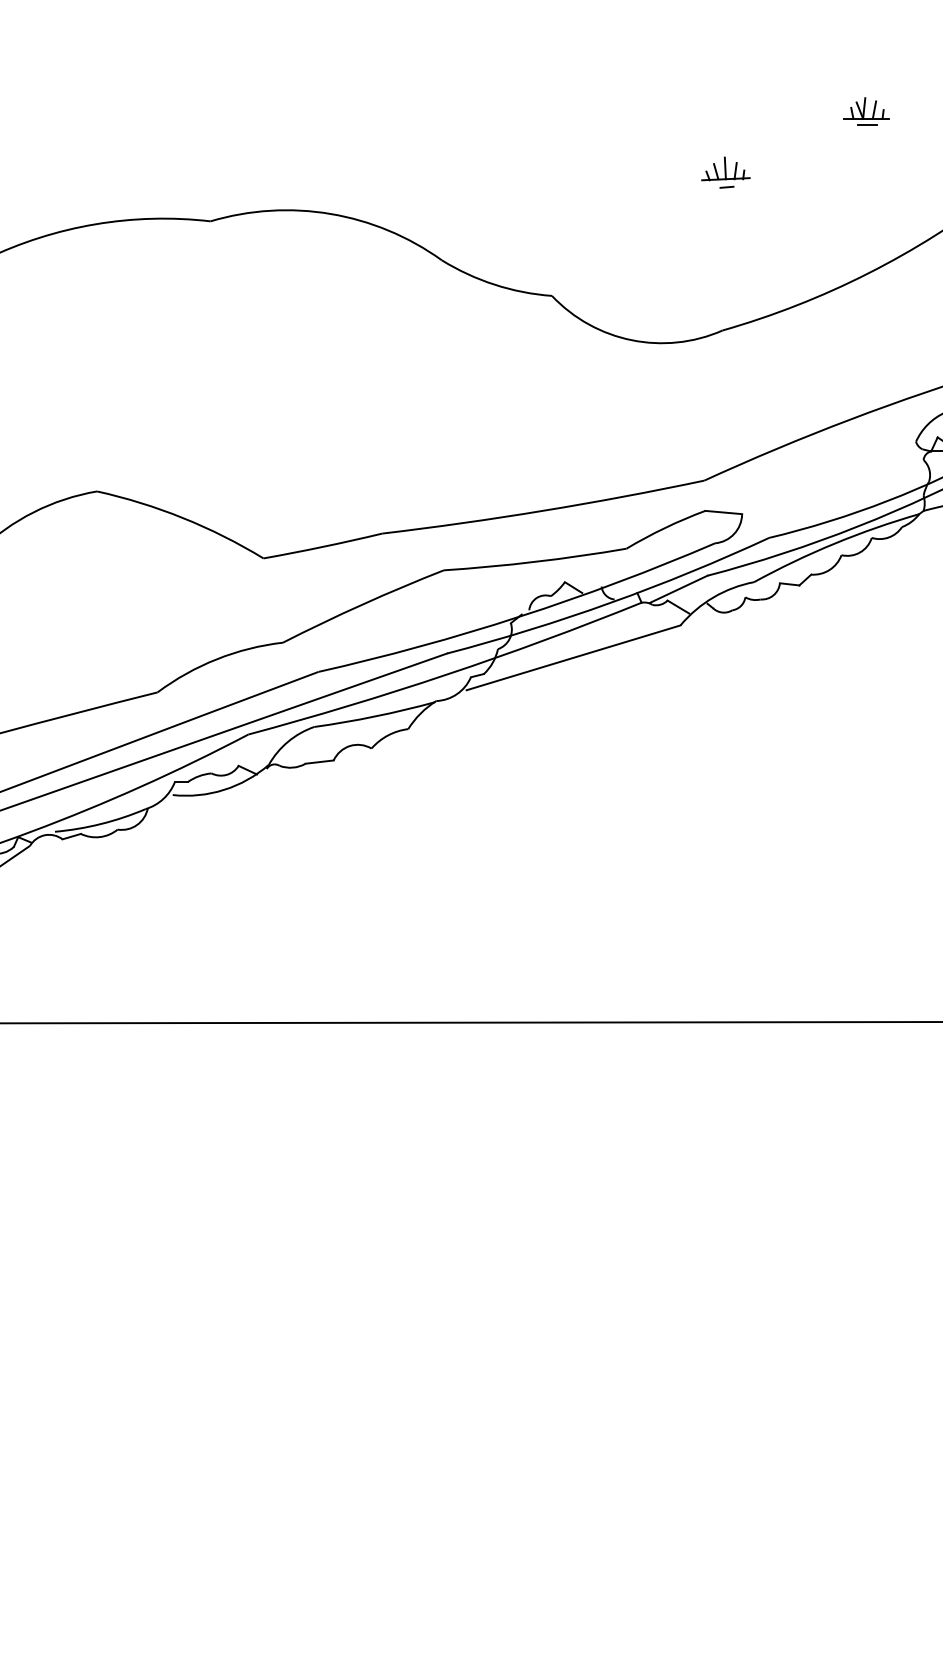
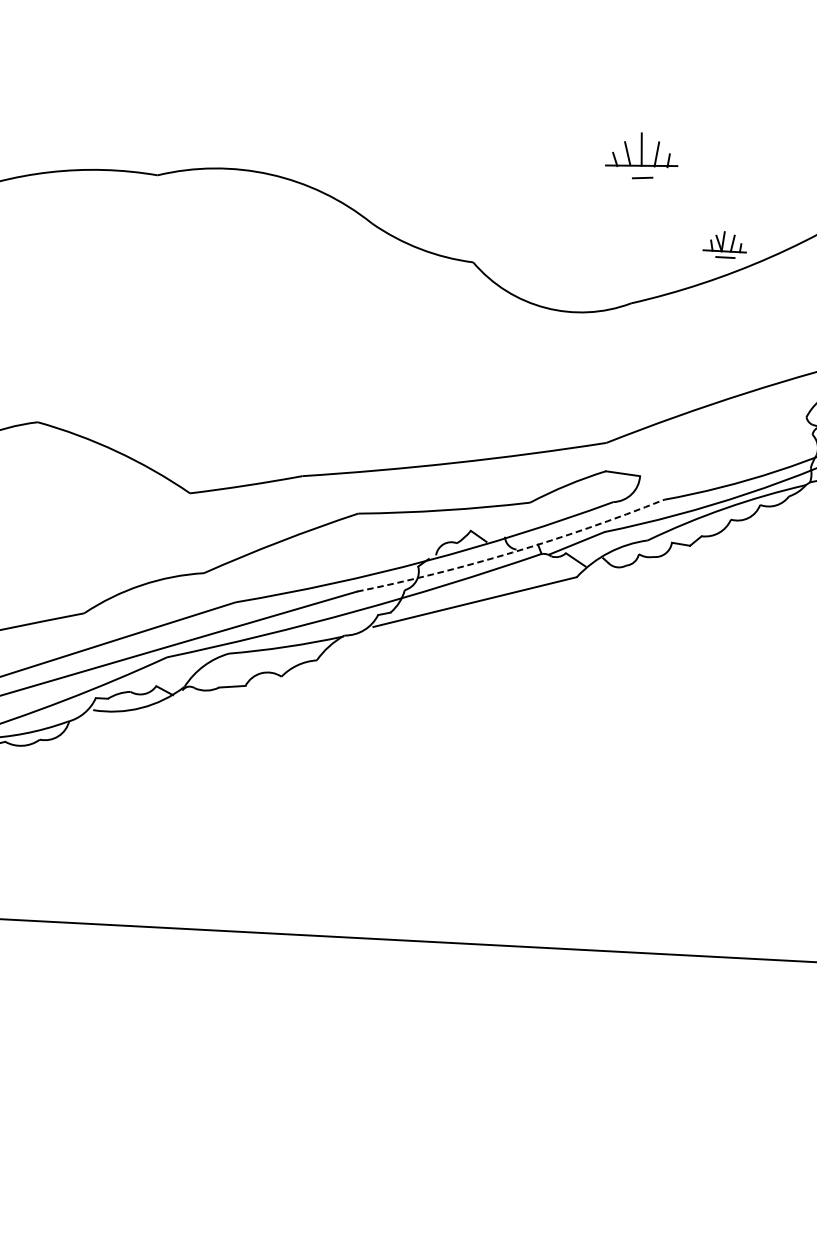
part: (866, 111) -> (725, 244), moved
part: (725, 172) -> (641, 155), size x1.6
arc: (610, 602) -> (512, 552), solid -> dashed

